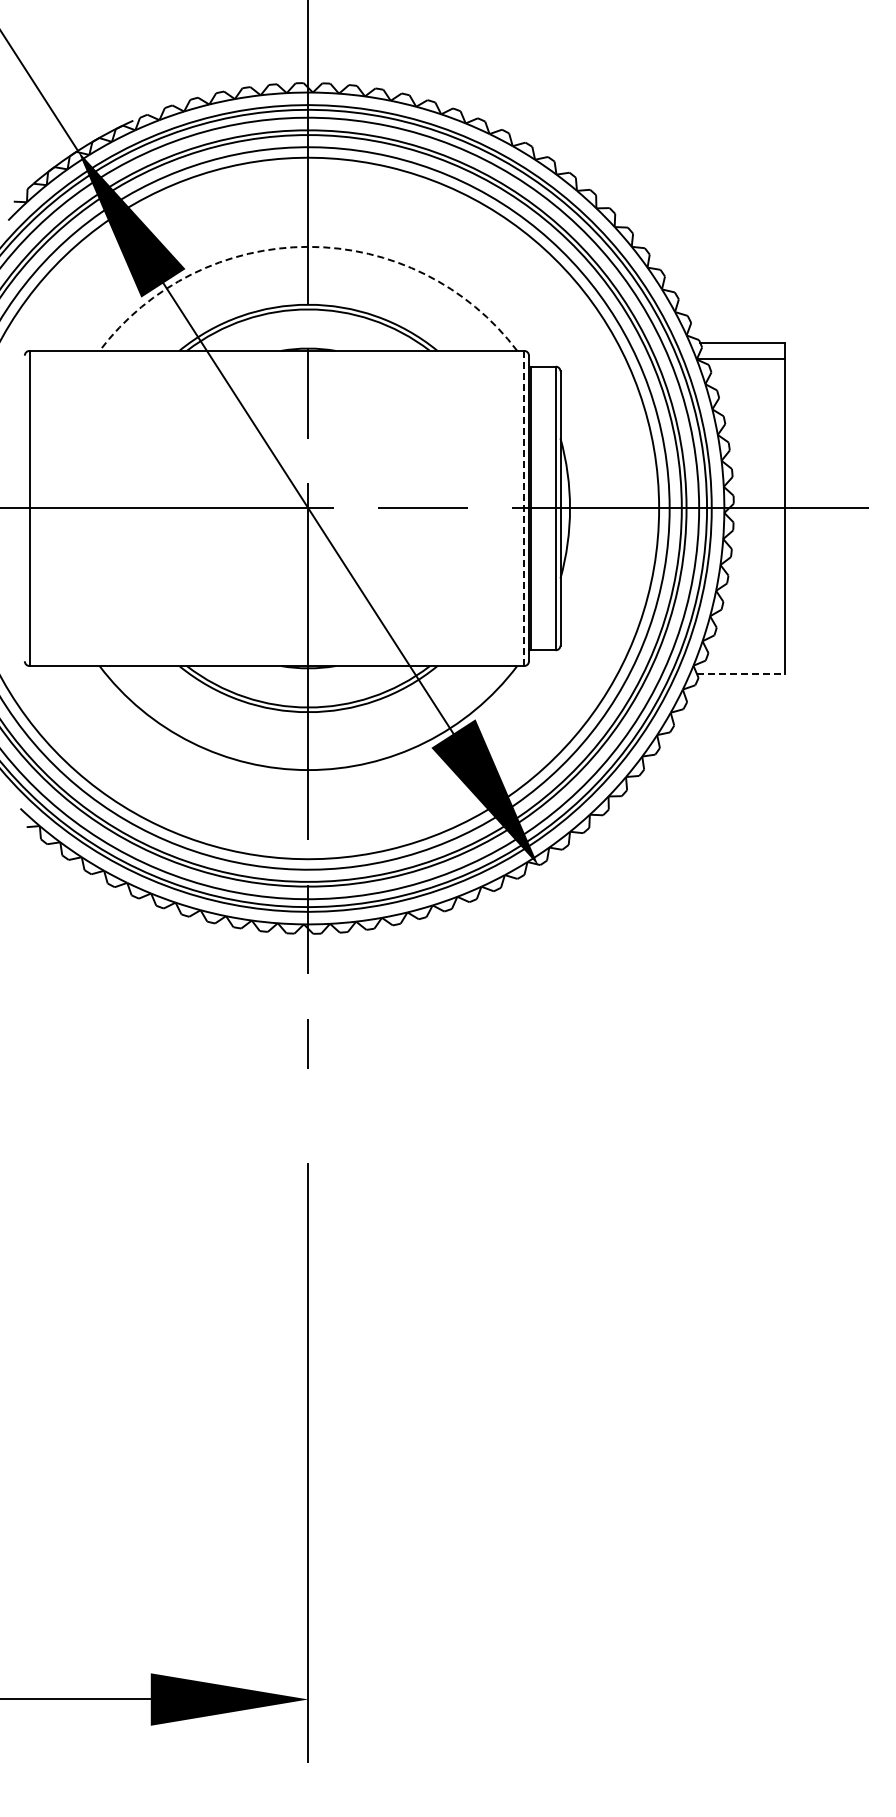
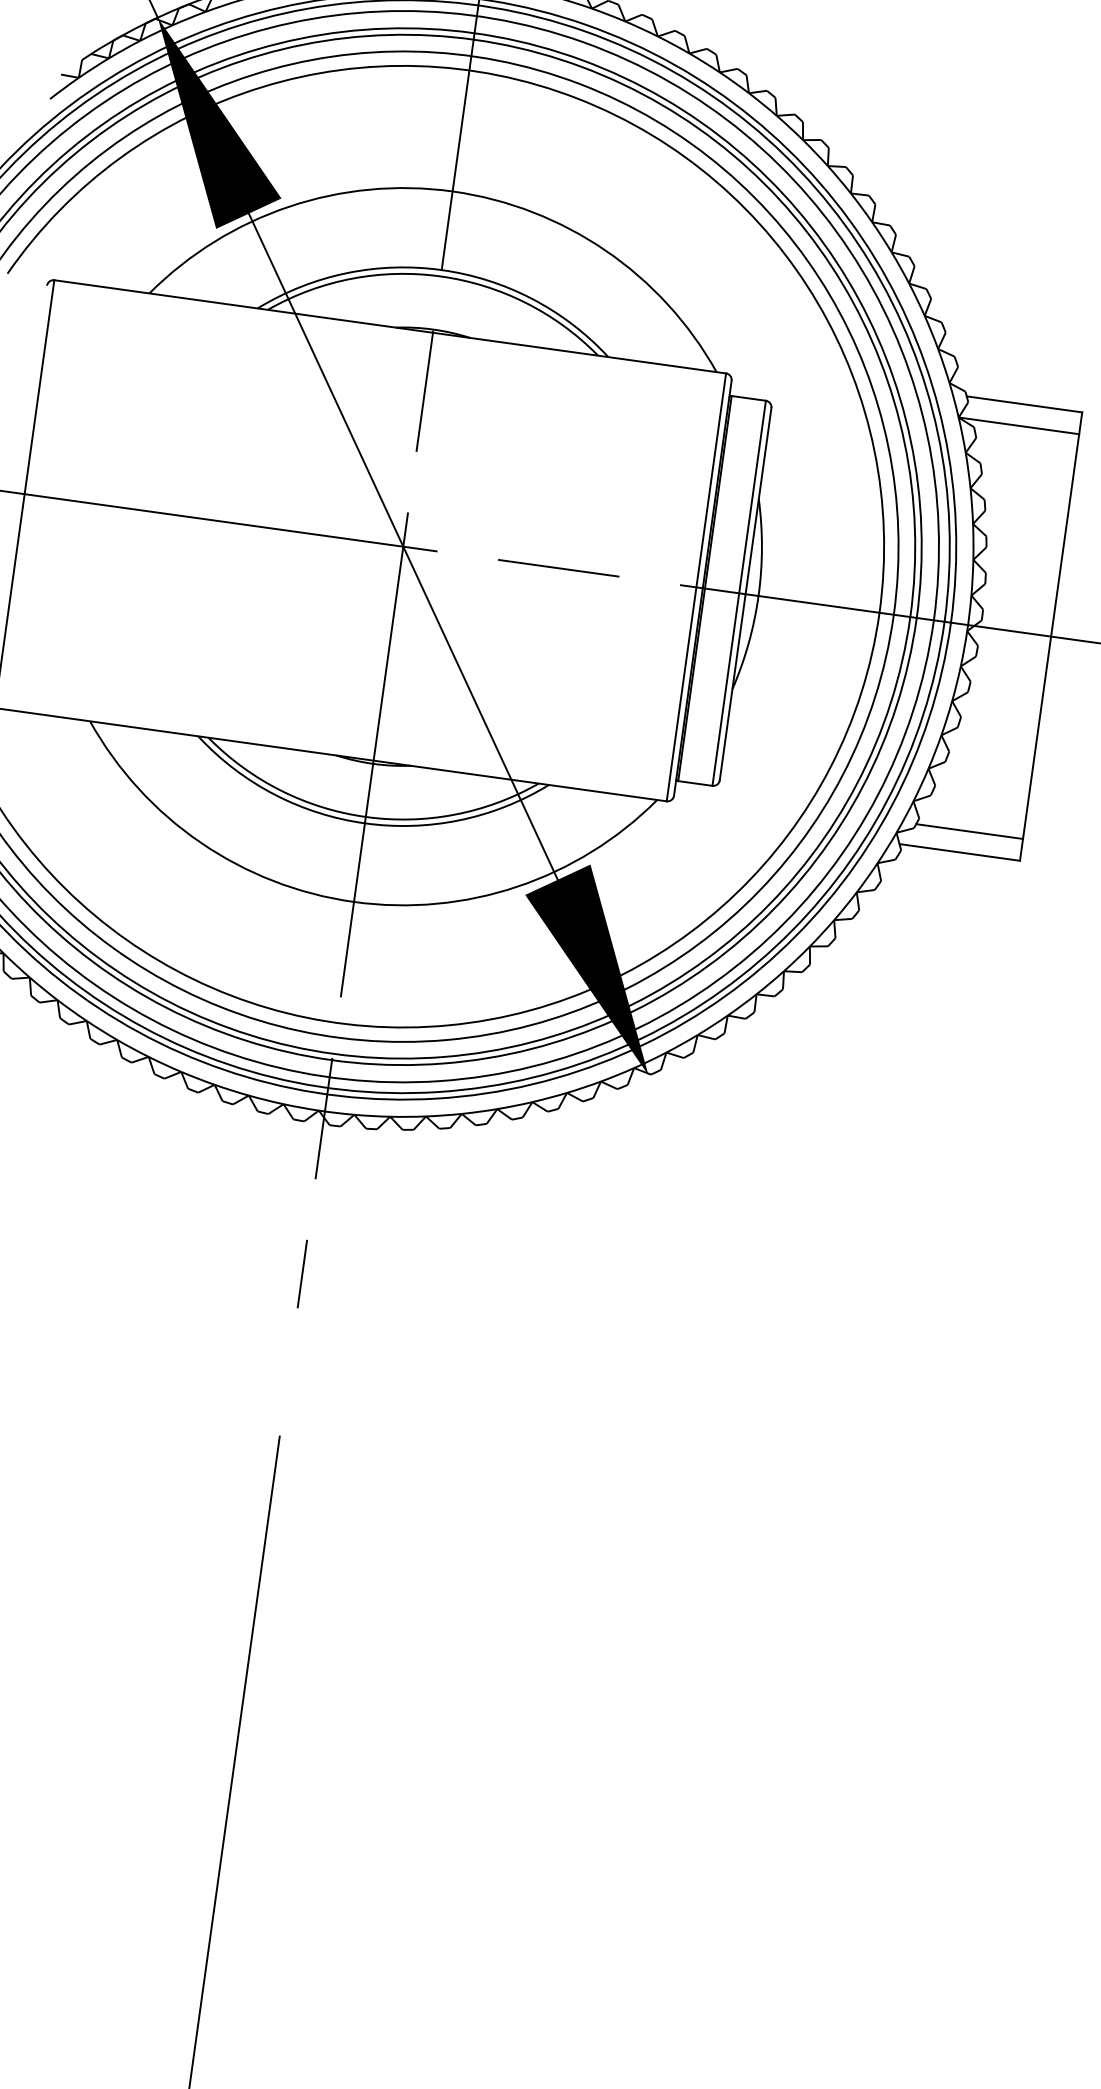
arc: (308, 246) -> (452, 190), dashed -> solid
line: (524, 508) -> (696, 587), dashed -> solid
line: (745, 657) -> (968, 831), added
line: (741, 673) -> (960, 852), dashed -> solid

